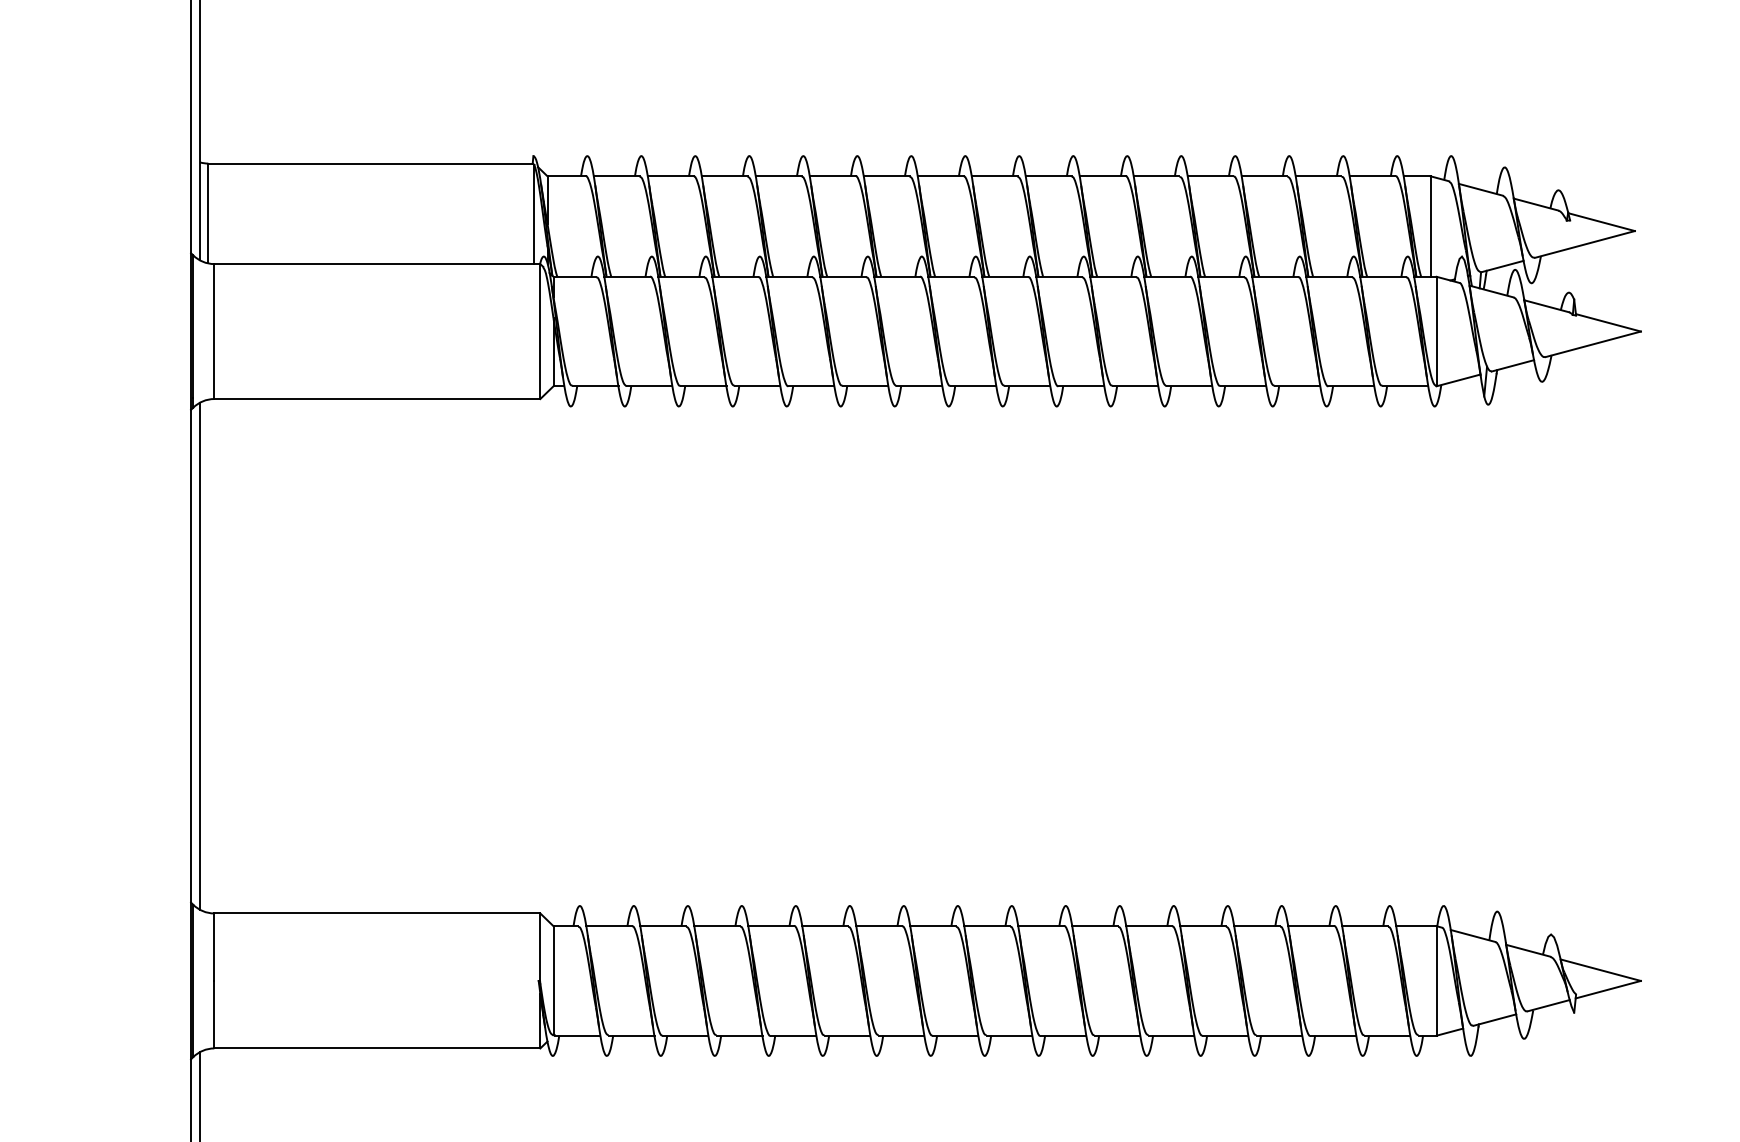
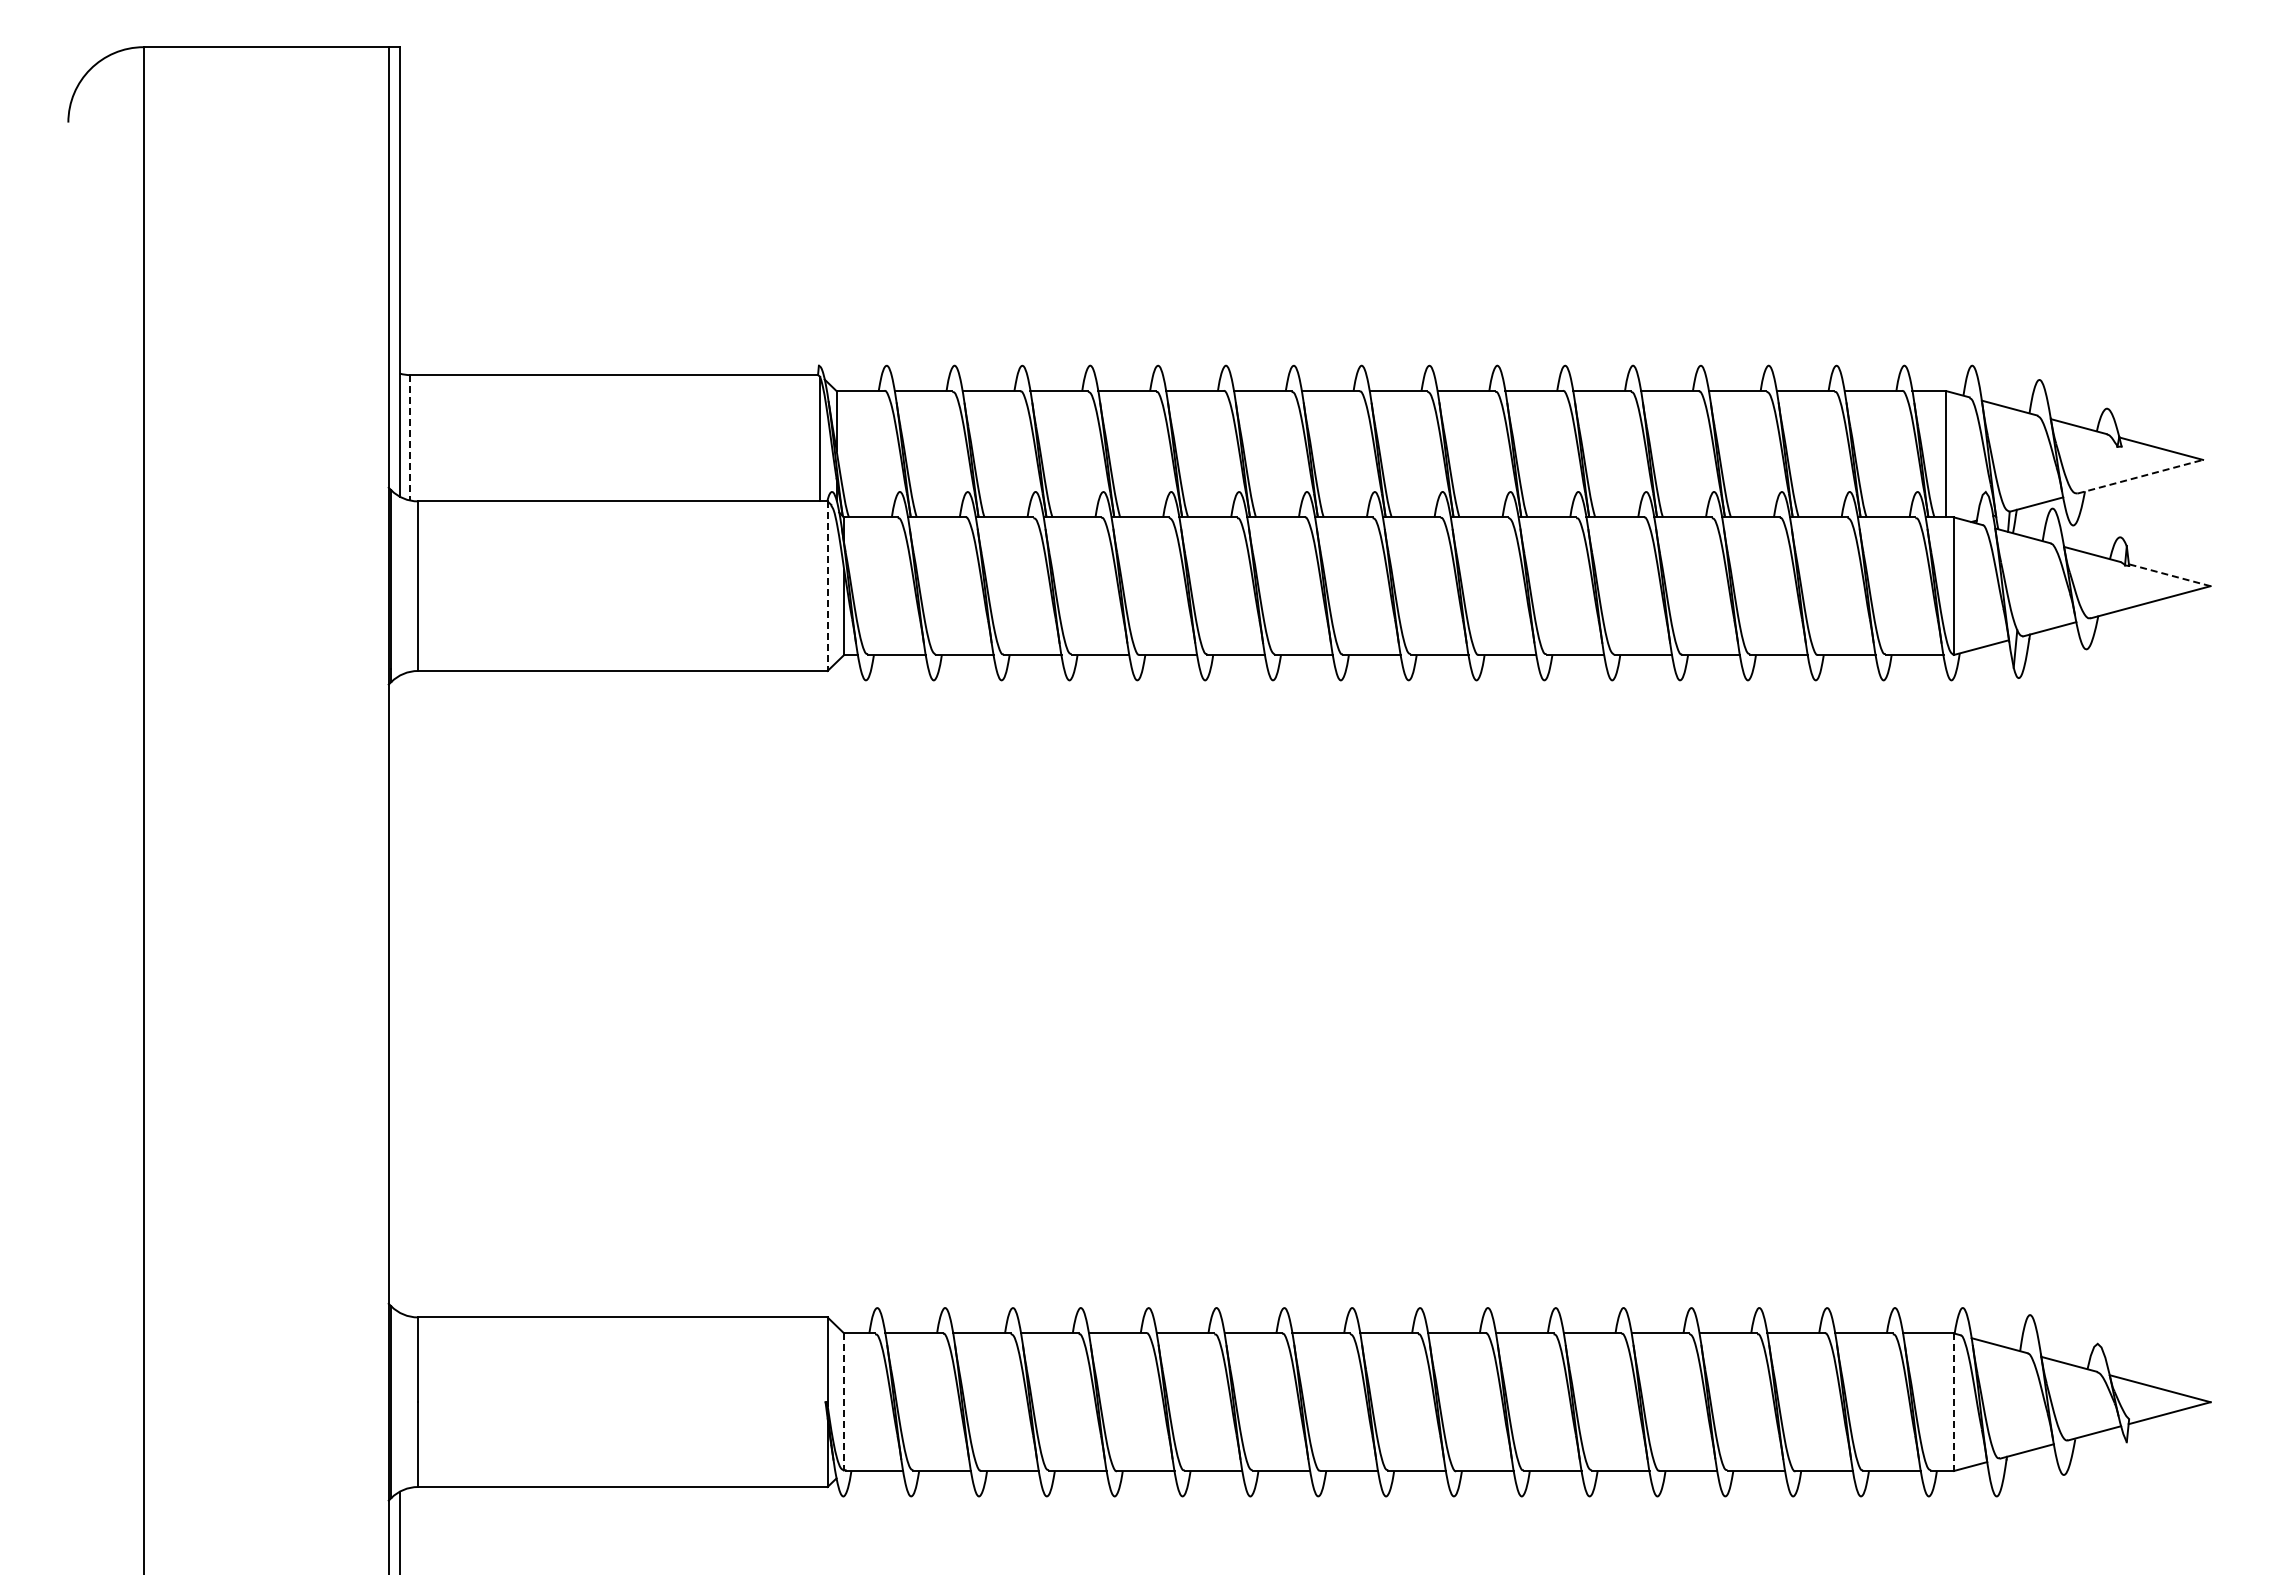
line: (208, 213) -> (410, 437), solid -> dashed
line: (1585, 244) -> (2140, 476), solid -> dashed
line: (1608, 323) -> (2169, 575), solid -> dashed
line: (540, 331) -> (827, 586), solid -> dashed
line: (200, 655) -> (400, 993), removed
line: (553, 981) -> (844, 1402), solid -> dashed
line: (1436, 981) -> (1953, 1402), solid -> dashed

